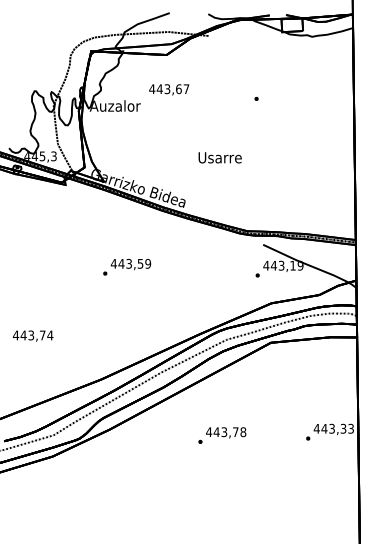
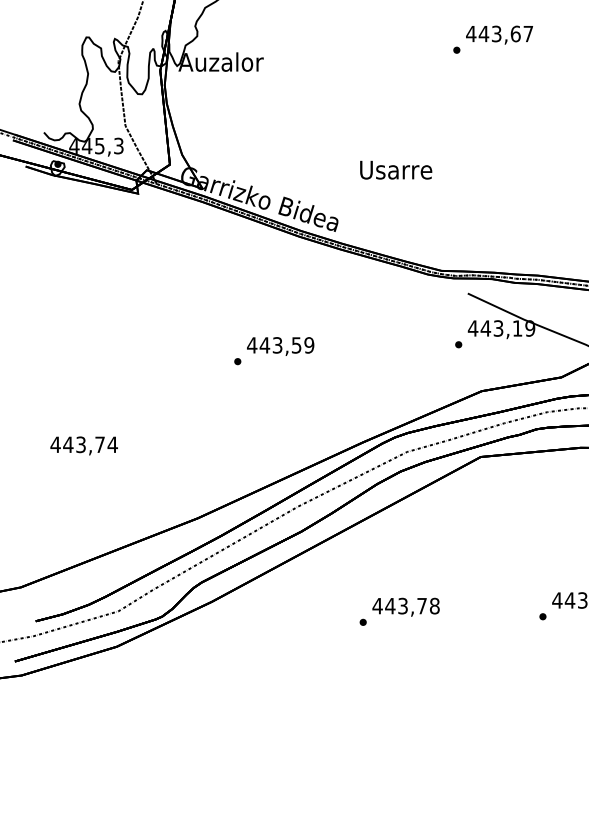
text: (169, 89) -> (500, 34), moved
text: (219, 157) -> (394, 169), moved
text: (127, 267) -> (274, 351), moved

